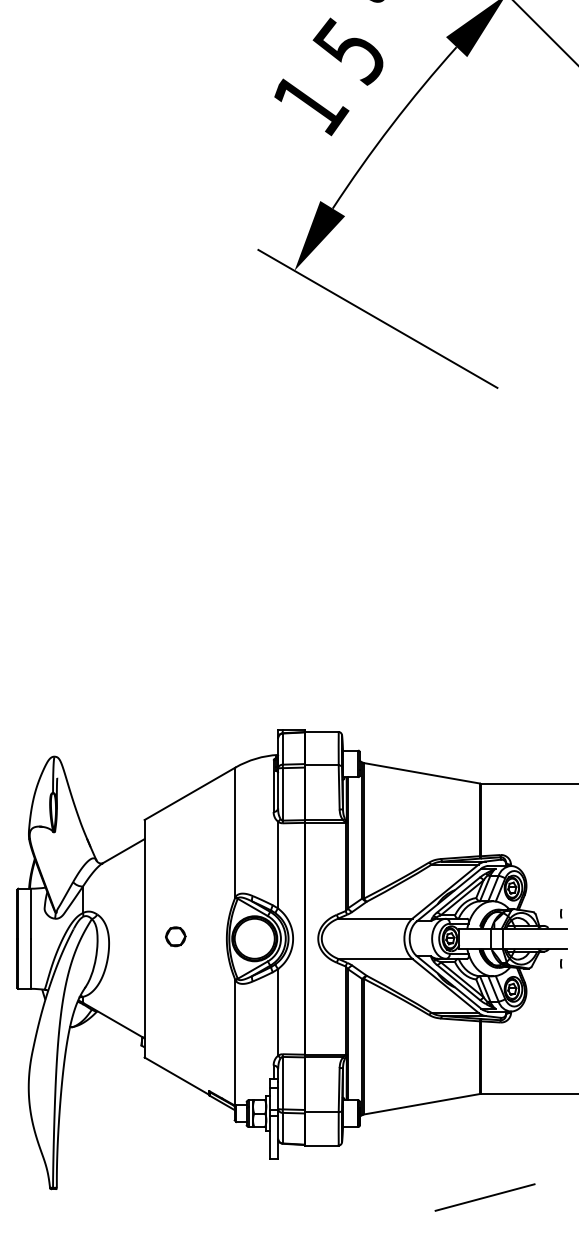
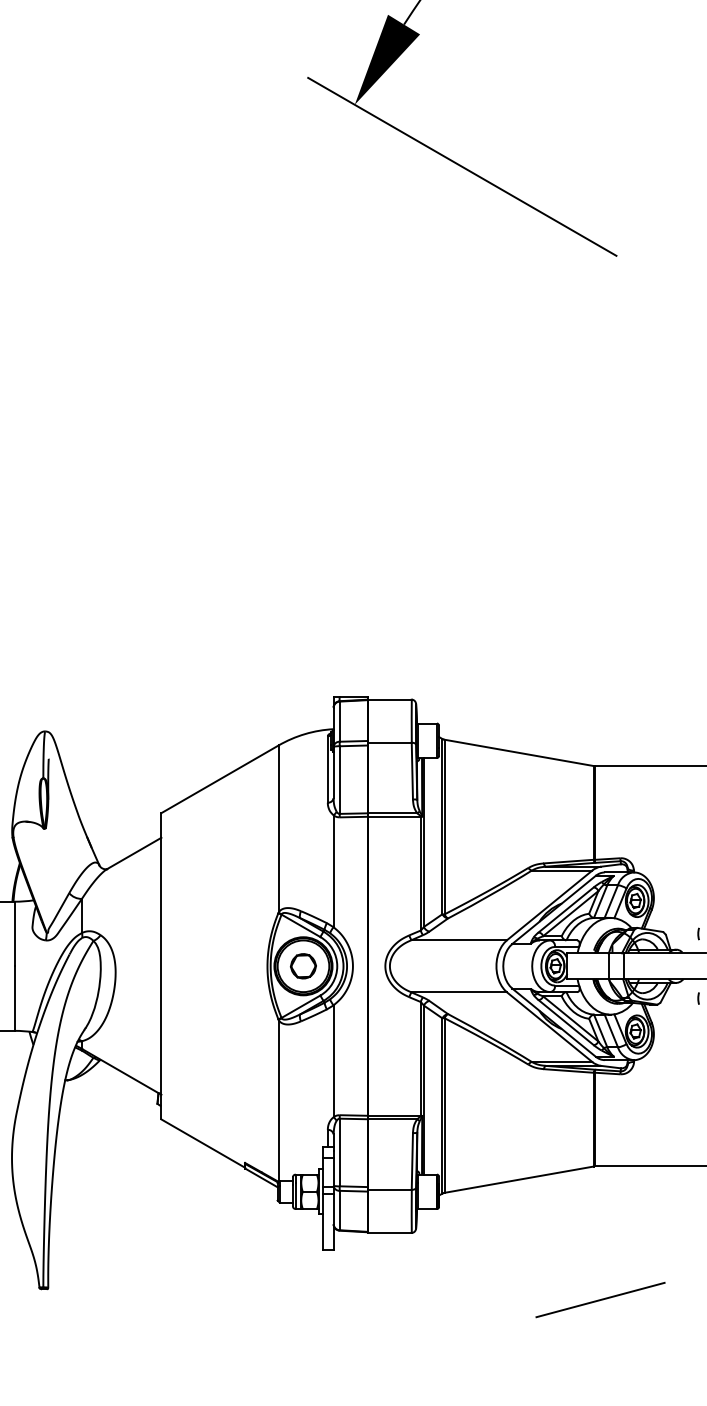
part: (175, 936) -> (303, 965), moved

